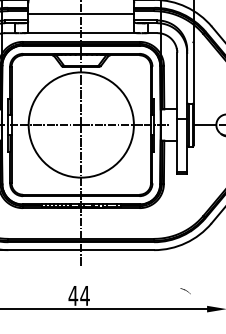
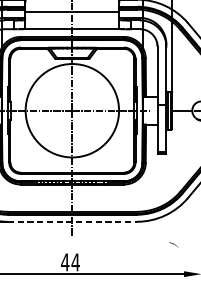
line: (81, 250) -> (72, 222), solid -> dashed
part: (185, 291) -> (173, 245), moved

